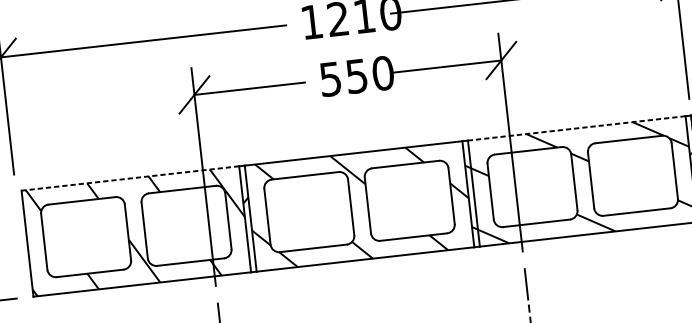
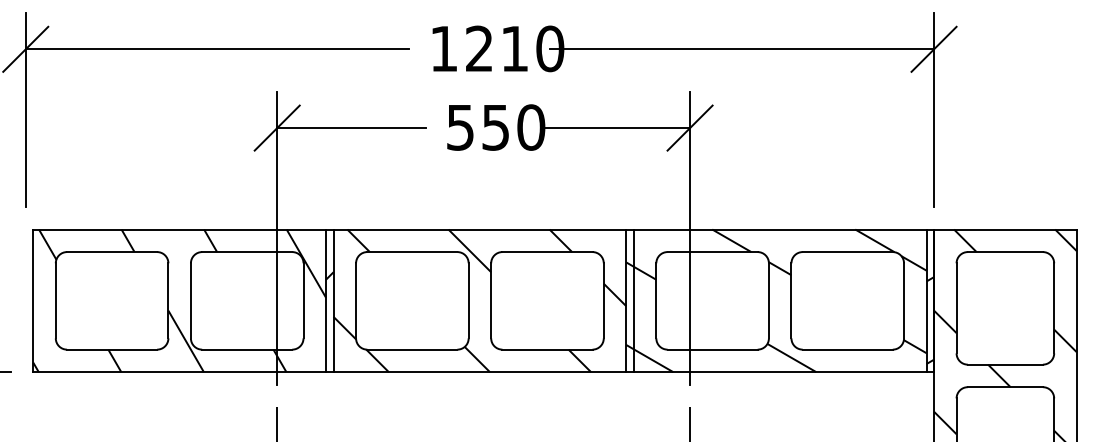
line: (576, 128) -> (779, 229), dashed -> solid
line: (130, 178) -> (179, 229), dashed -> solid

